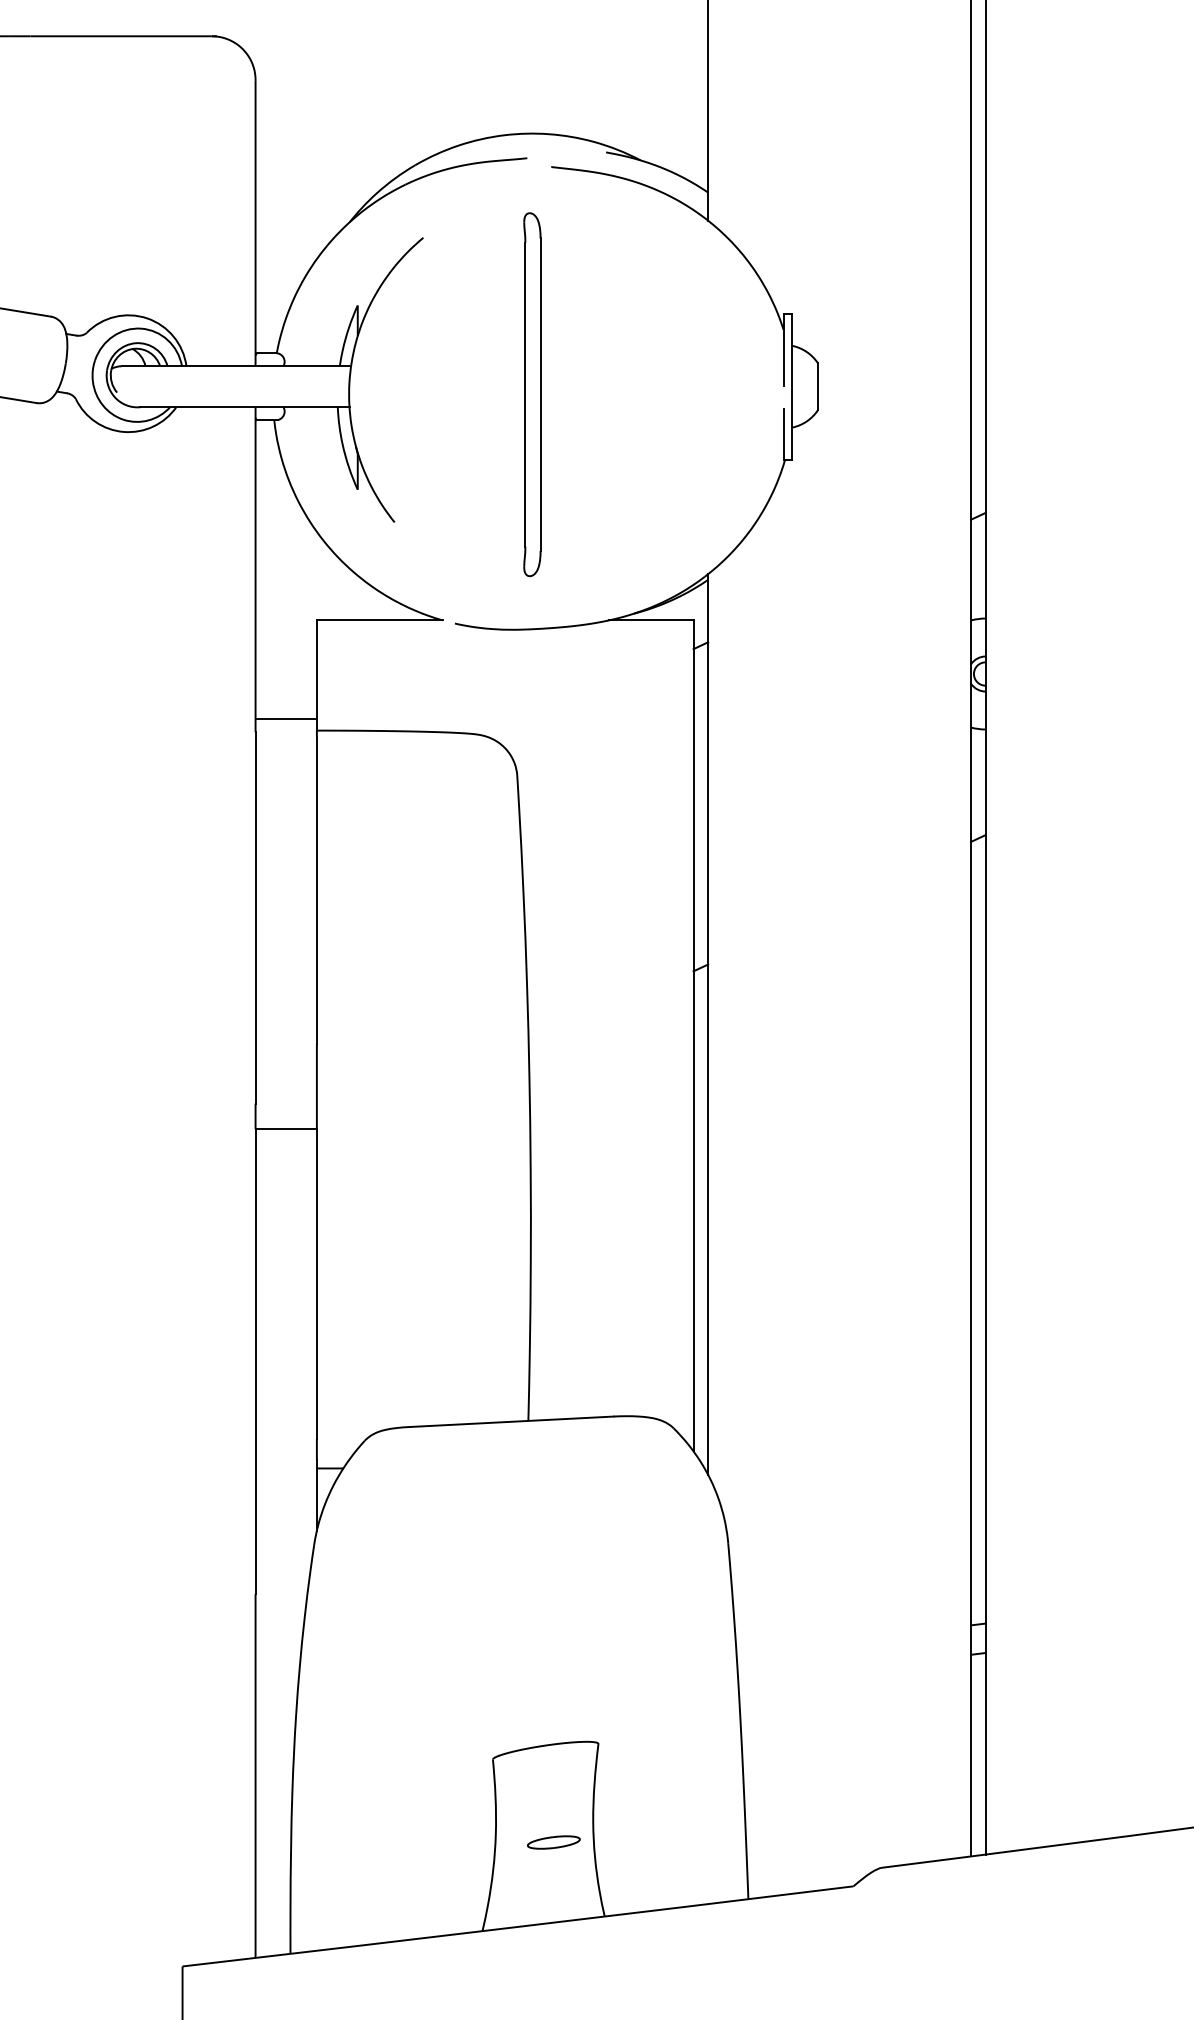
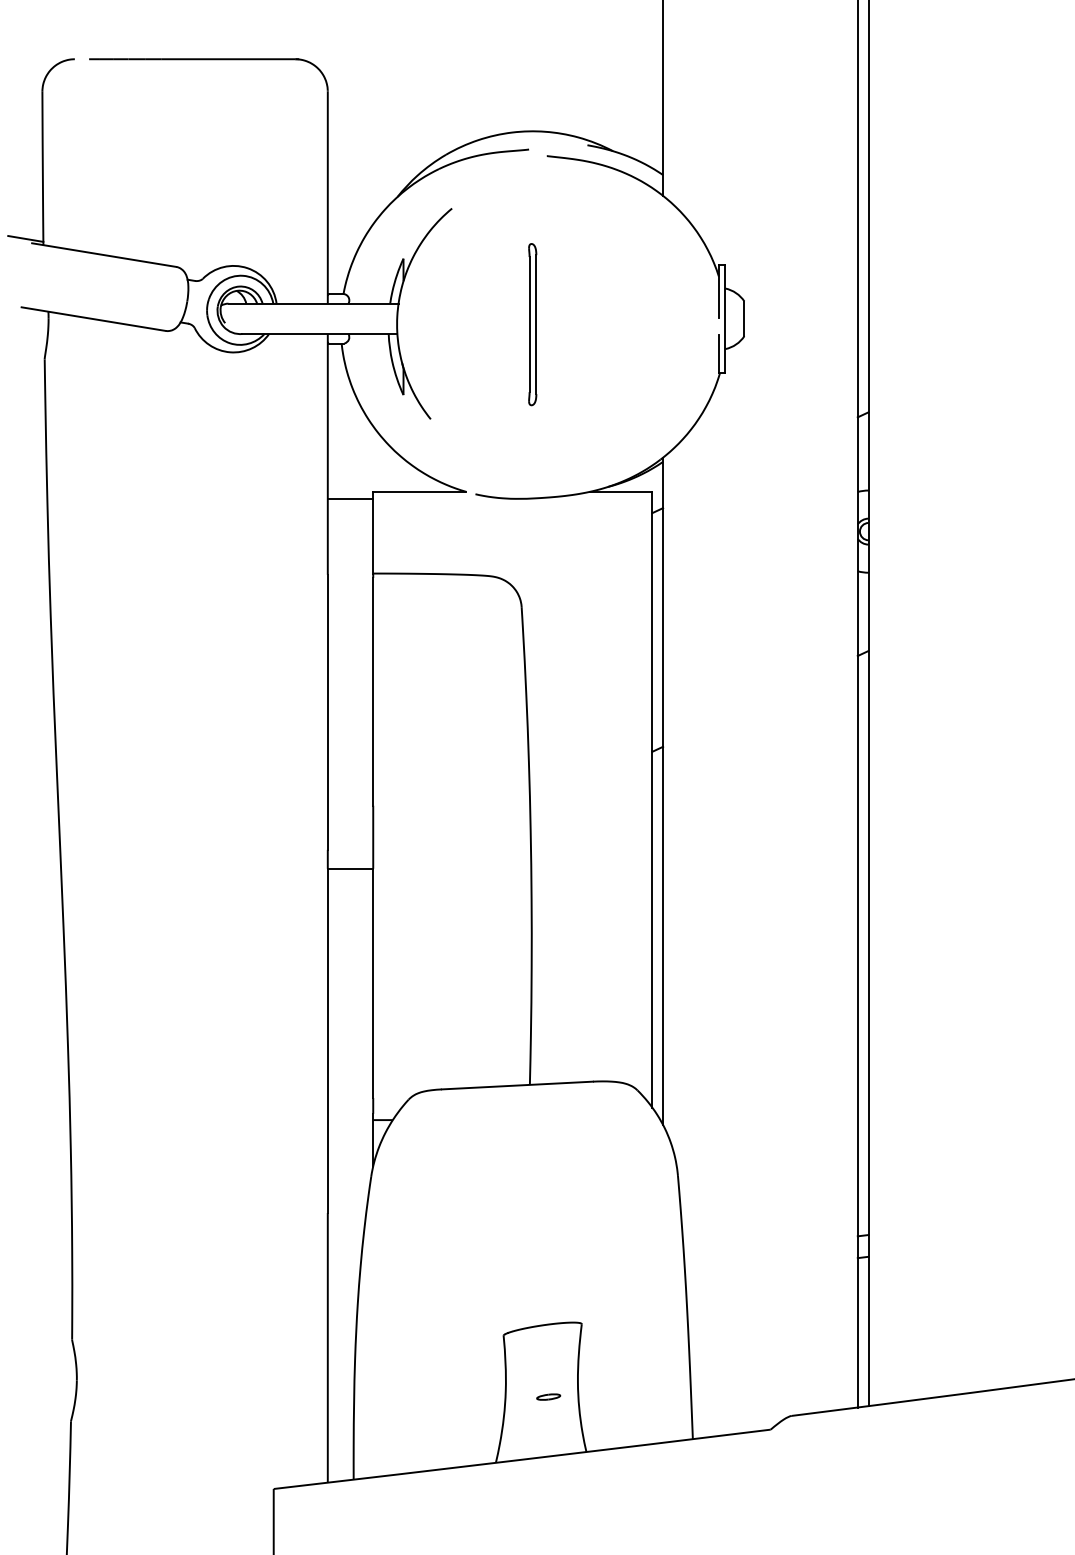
part: (531, 394) -> (532, 324), size x0.6
line: (286, 719) -> (350, 499), moved
part: (553, 1841) -> (548, 1396), size x0.6

